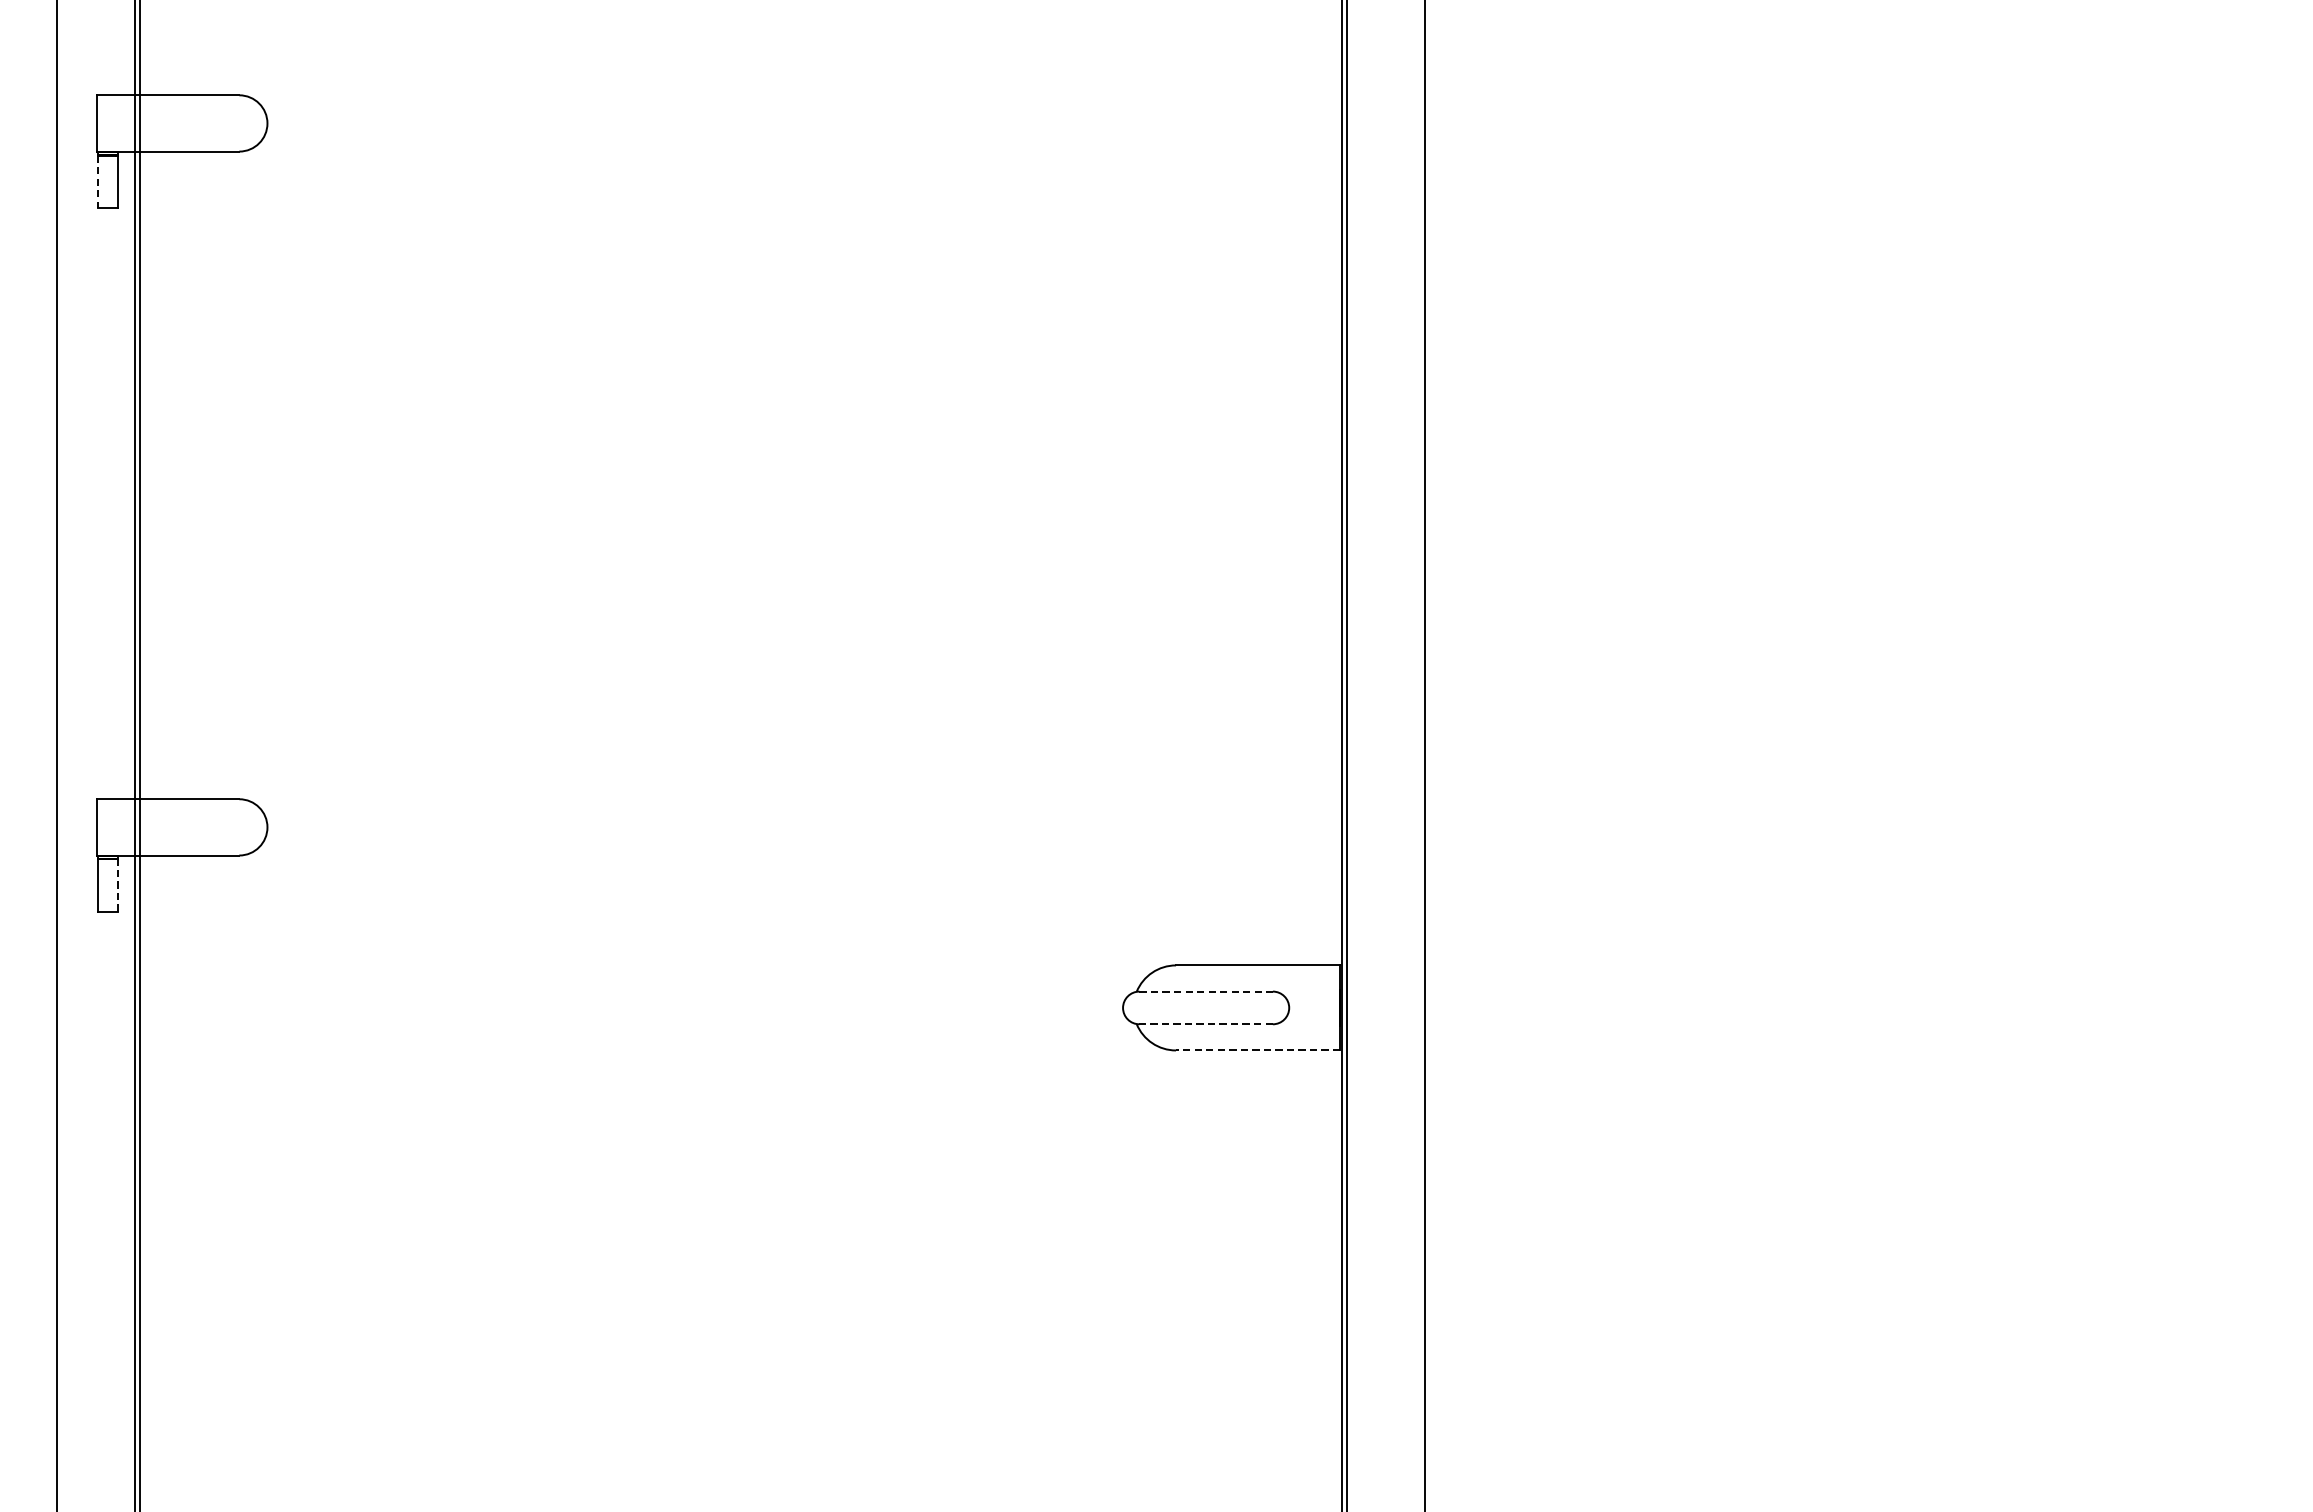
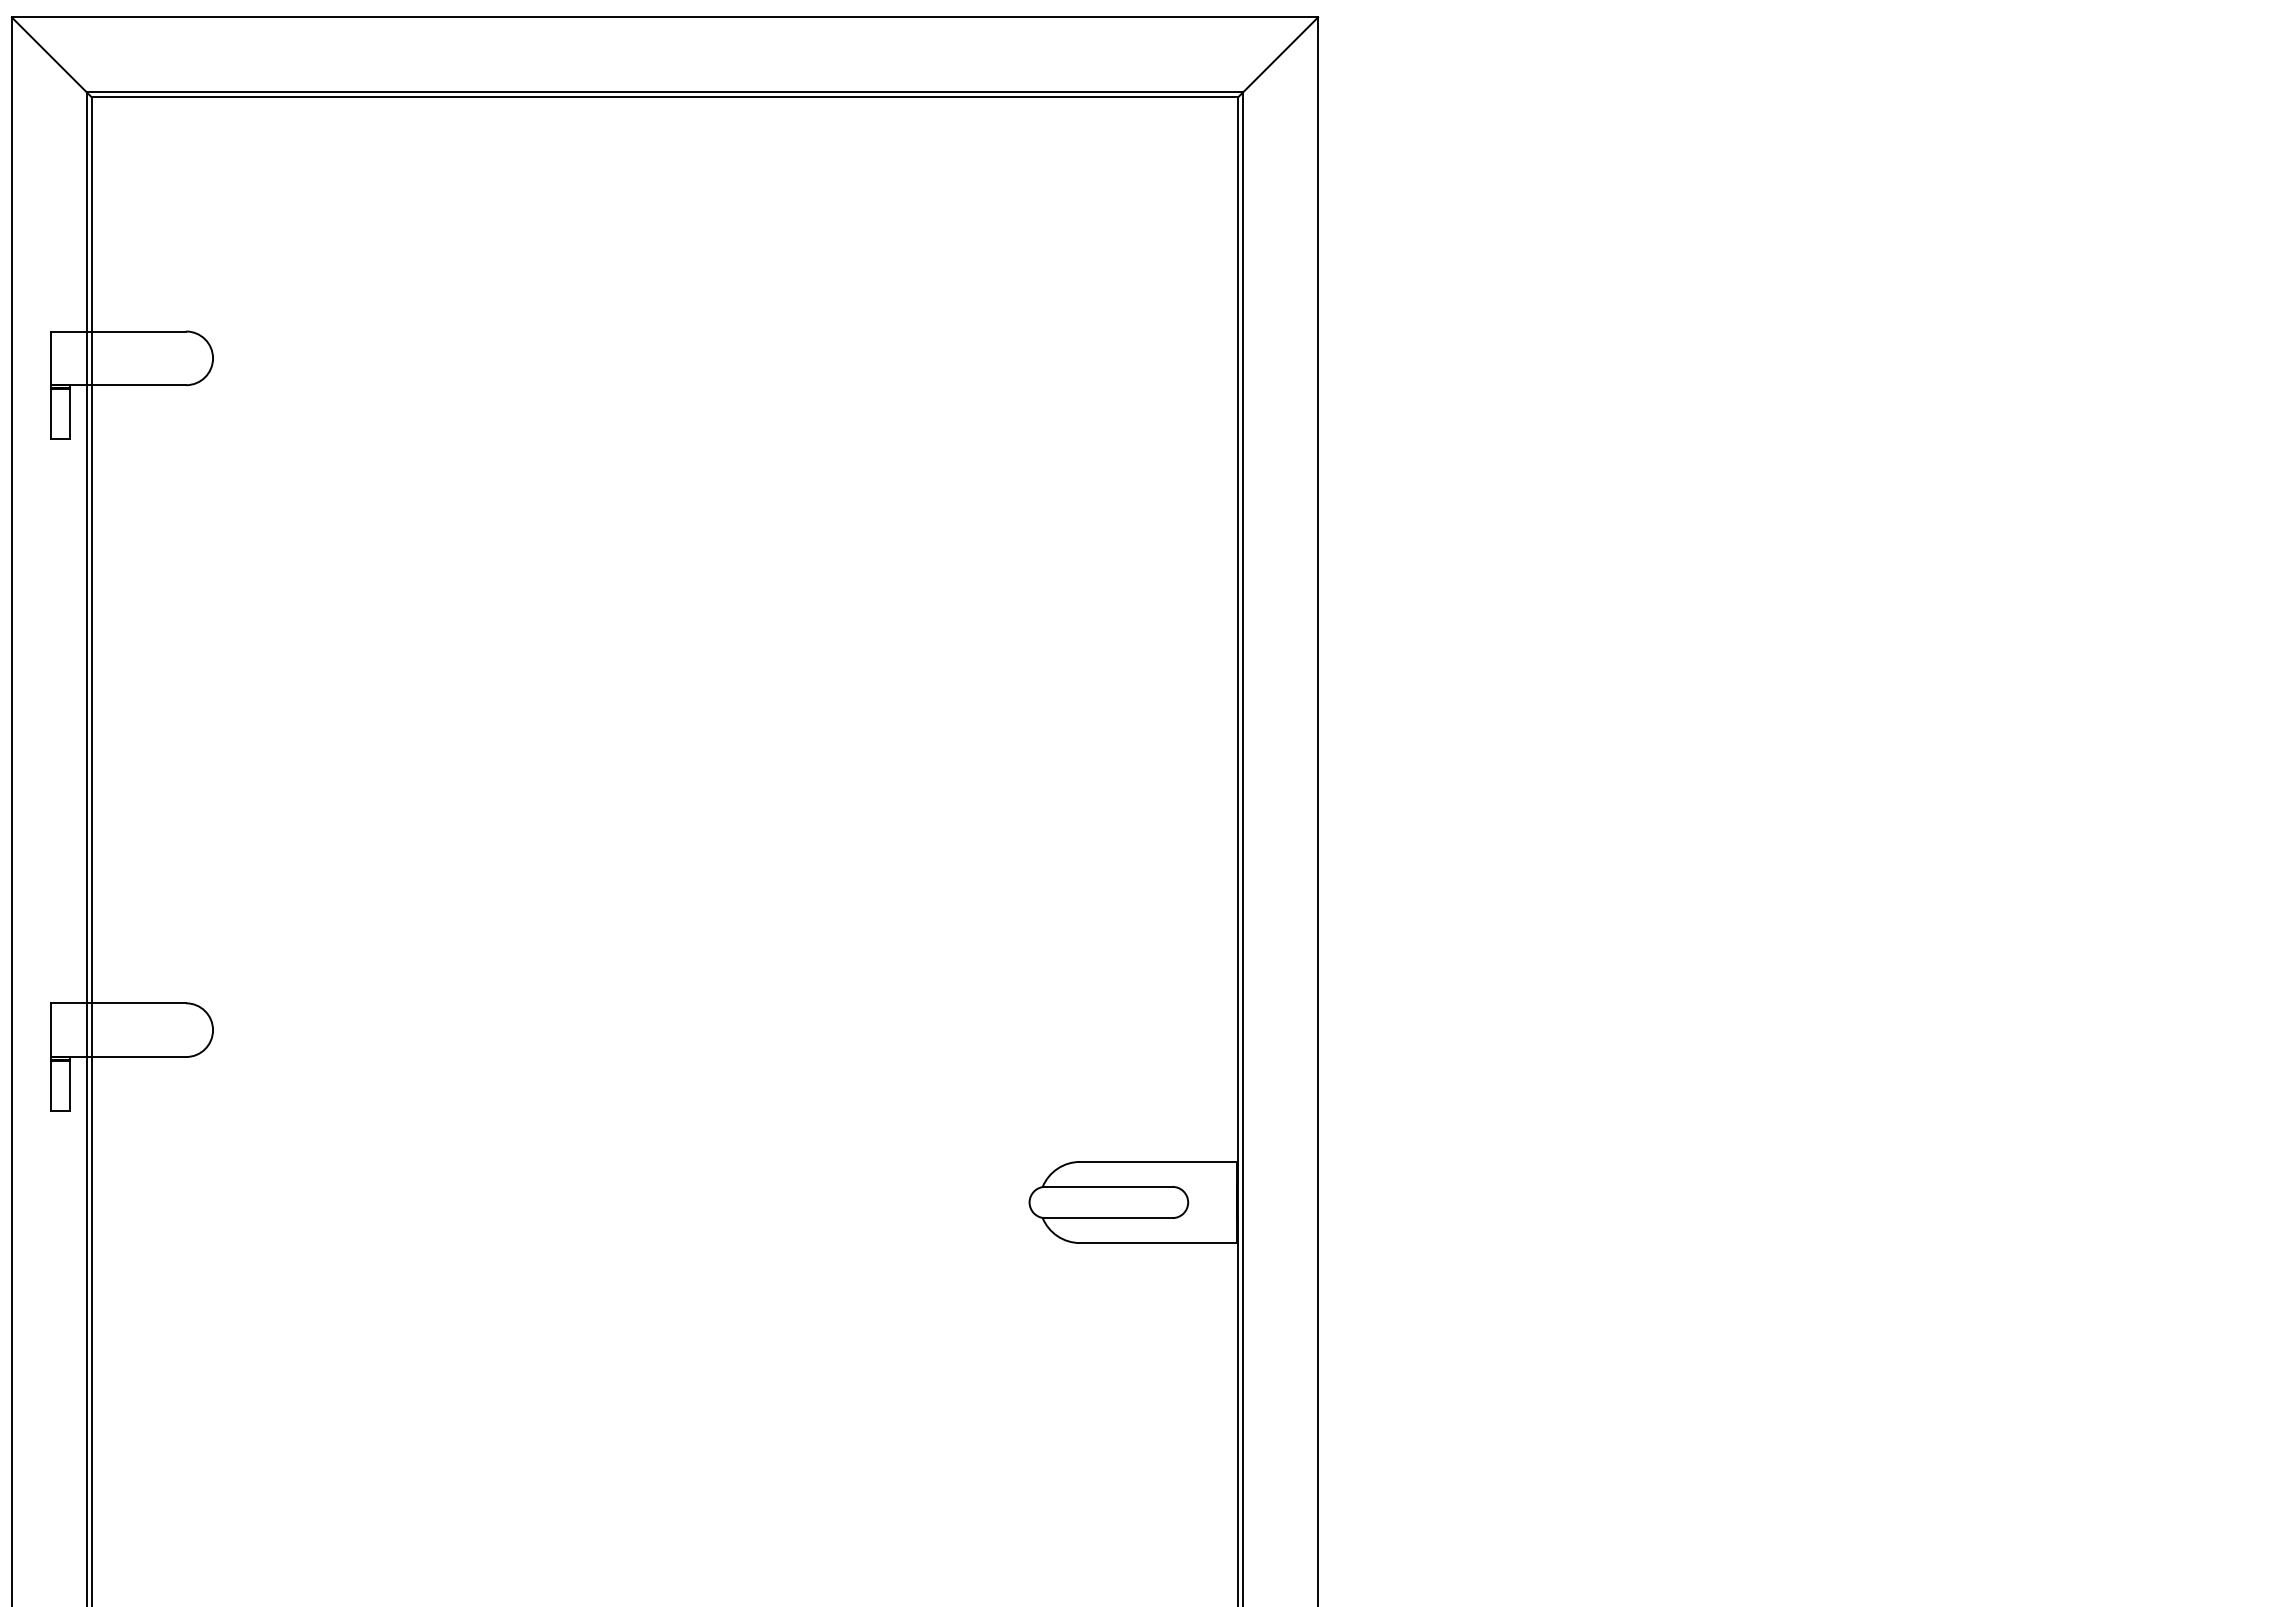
line: (98, 181) -> (51, 413), dashed -> solid
line: (117, 885) -> (69, 1085), dashed -> solid
line: (1205, 991) -> (1108, 1186), dashed -> solid
line: (1205, 1024) -> (1108, 1218), dashed -> solid
line: (1258, 1050) -> (1158, 1243), dashed -> solid

